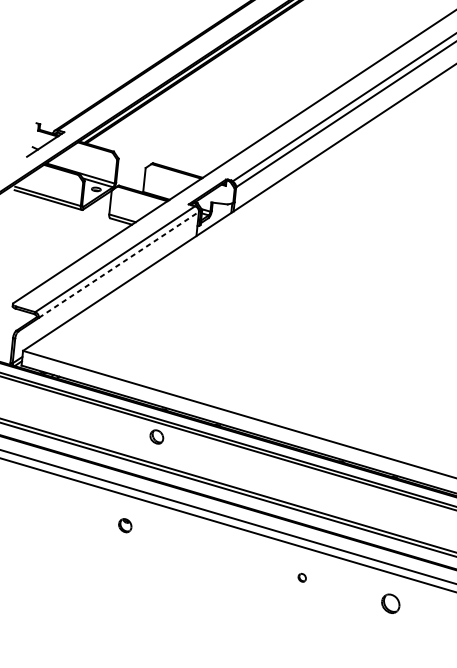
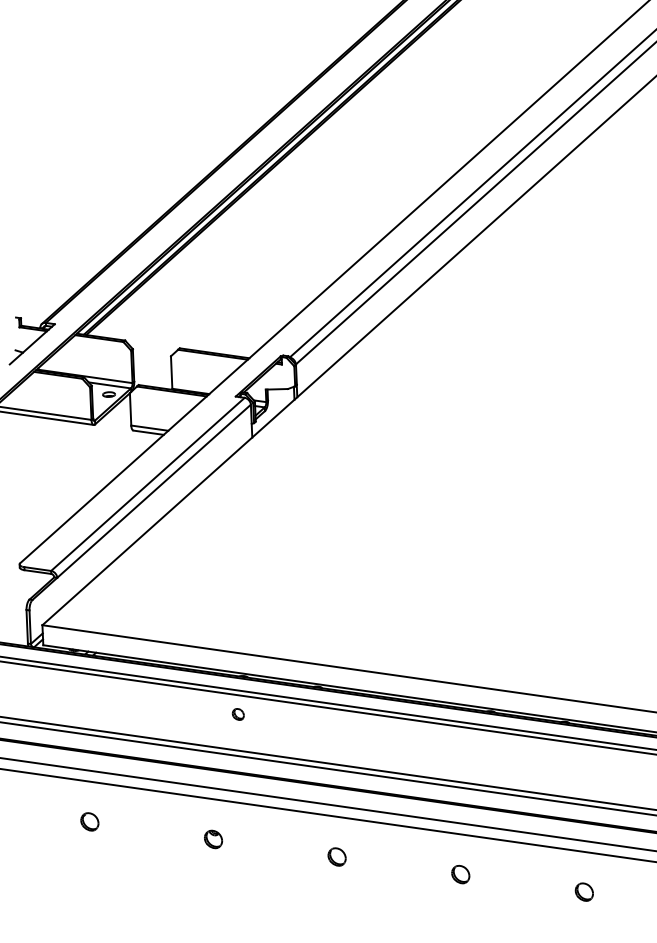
line: (119, 265) -> (154, 491), dashed -> solid
part: (156, 436) -> (237, 714), size x0.62
part: (36, 499) -> (89, 821), added
part: (213, 551) -> (336, 856), added
part: (302, 577) -> (460, 874), size x1.67
part: (390, 603) -> (583, 891), size x0.71

